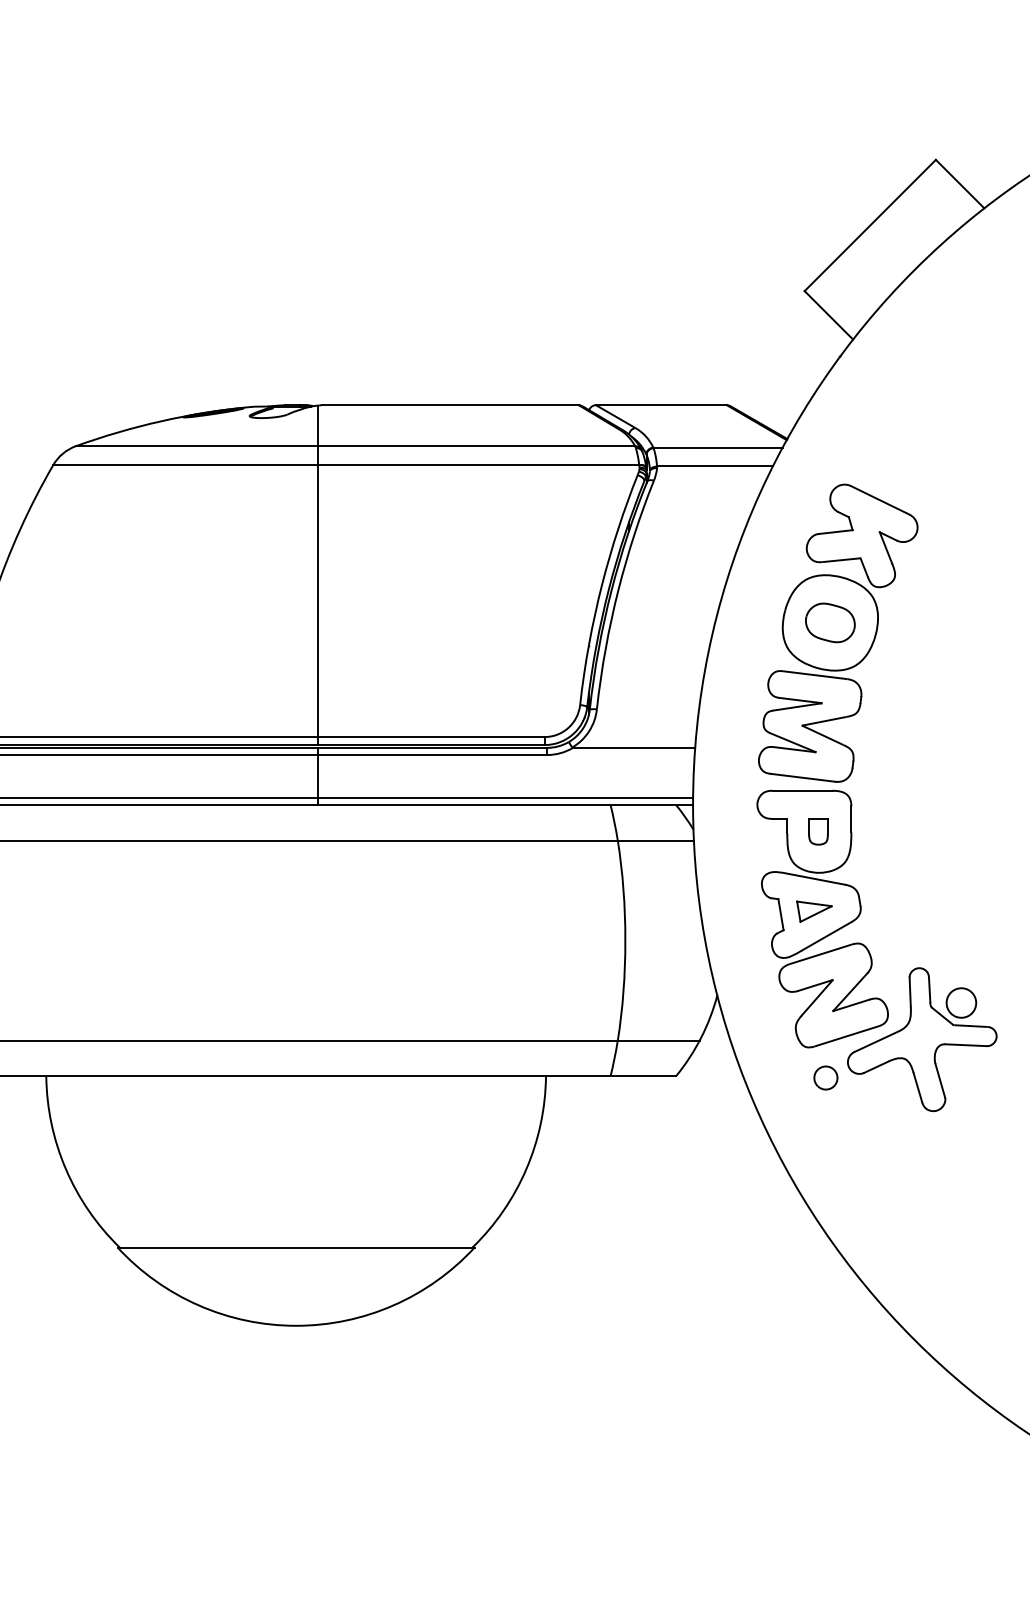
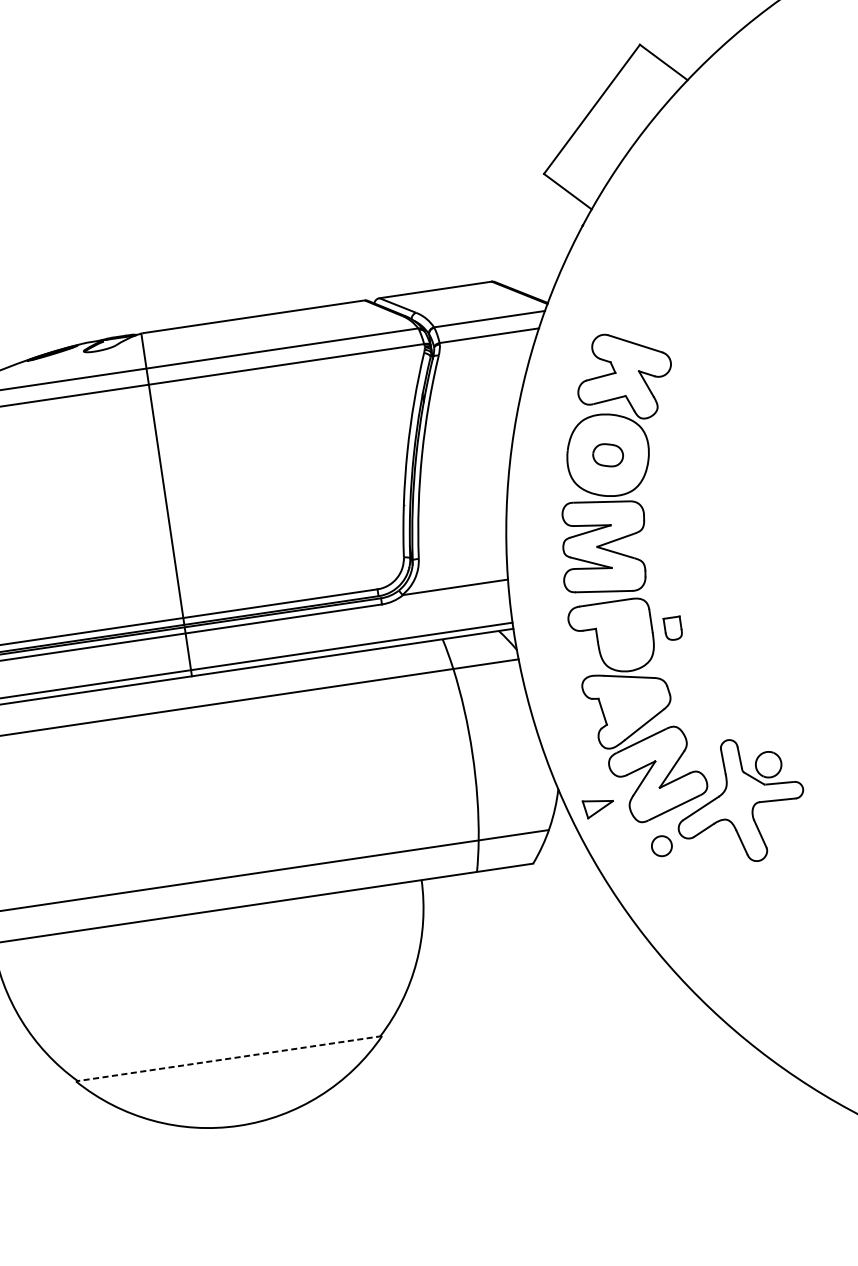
part: (830, 622) -> (608, 454), size x0.7
part: (818, 831) -> (673, 628), moved
part: (814, 911) -> (598, 807), moved
line: (295, 1247) -> (228, 1058), solid -> dashed

